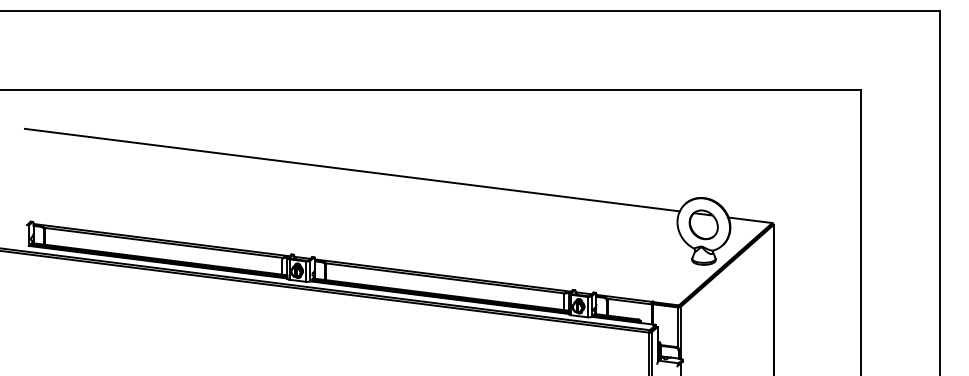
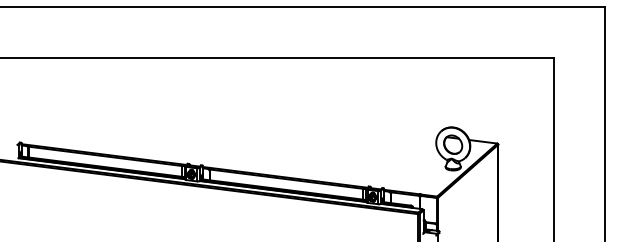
line: (351, 170) -> (226, 109), removed

